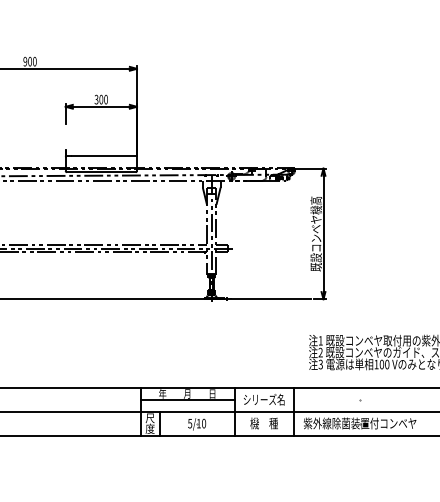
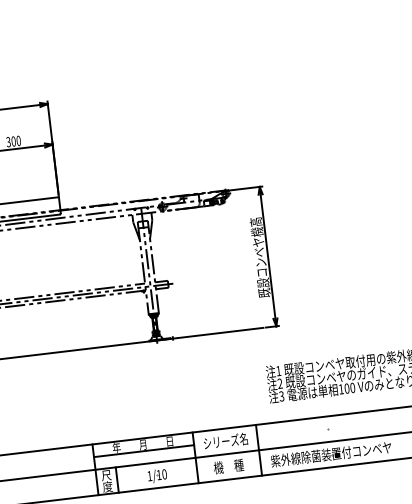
text: (190, 423) -> (150, 475), 5/10 -> 1/10

